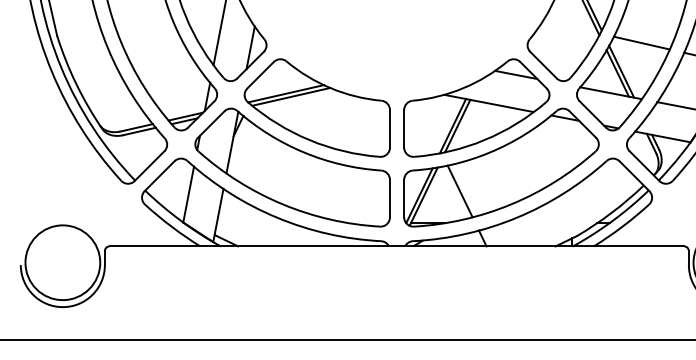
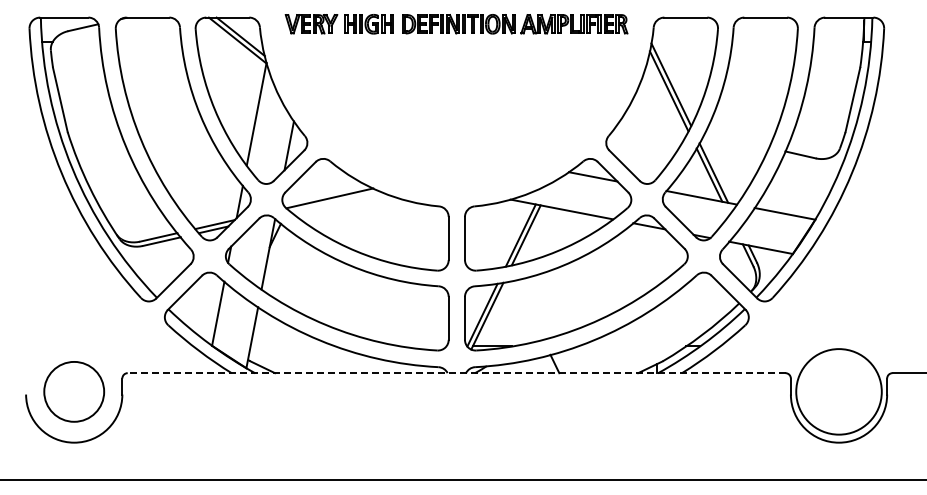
line: (641, 43) -> (736, 140), removed
line: (291, 96) -> (335, 201), removed
line: (459, 190) -> (528, 309), removed
line: (396, 246) -> (456, 373), solid -> dashed
circle: (63, 262) -> (74, 391), size x0.7

